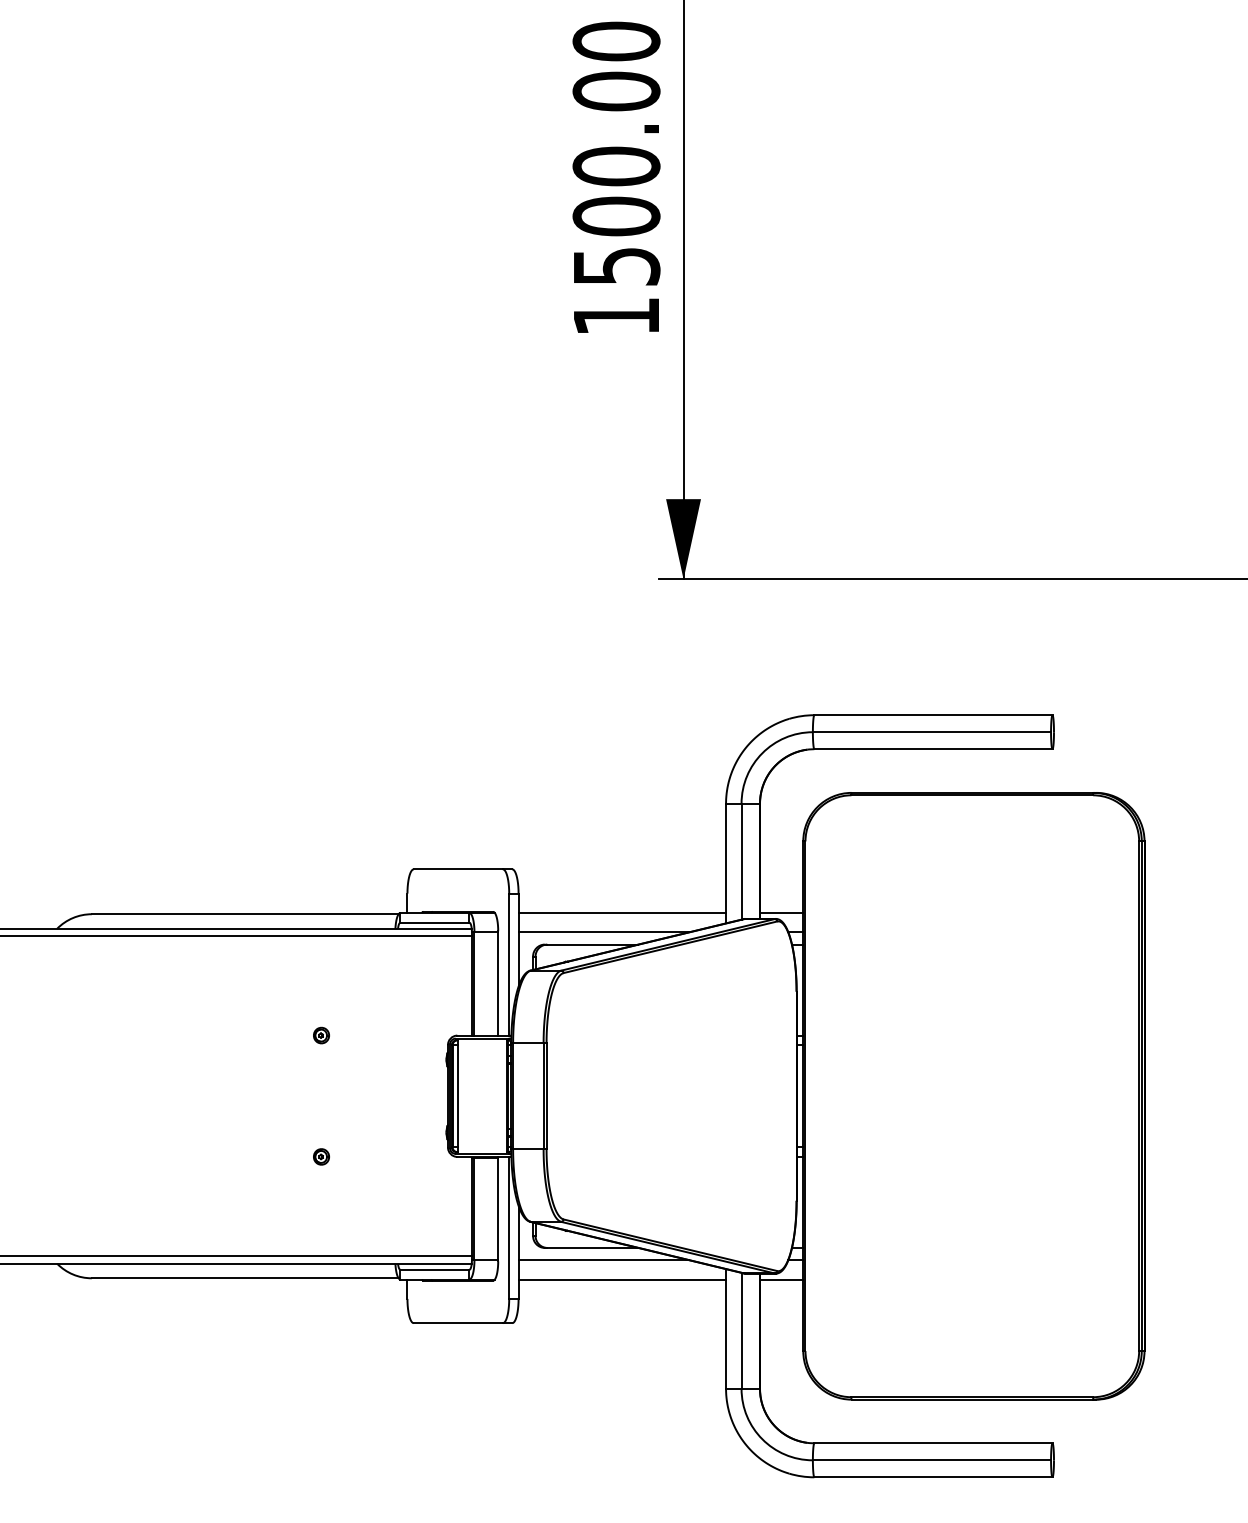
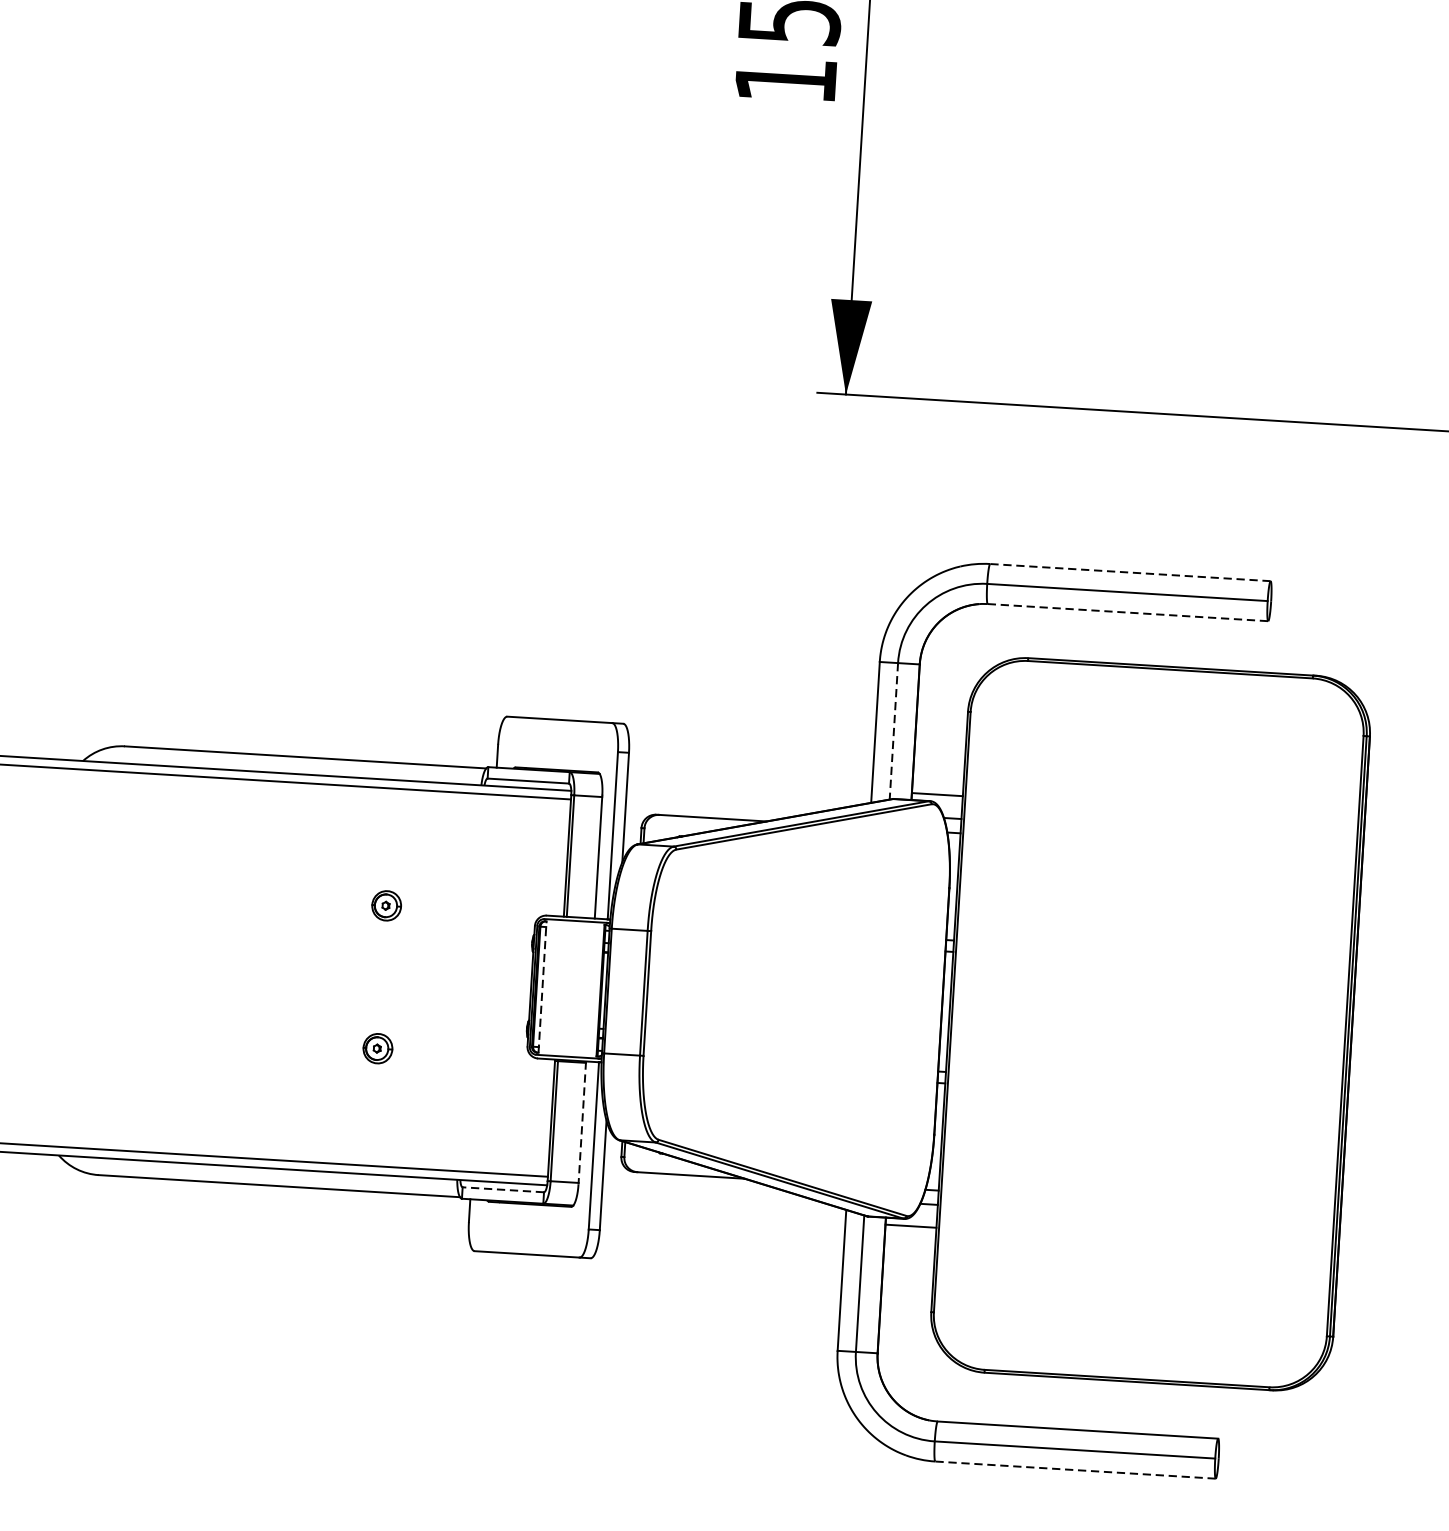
line: (932, 715) -> (1129, 572), solid -> dashed
line: (933, 749) -> (1128, 612), solid -> dashed
line: (741, 861) -> (893, 731), solid -> dashed
line: (622, 913) -> (749, 783), removed
line: (603, 932) -> (726, 804), removed
part: (321, 1035) -> (386, 905), size x1.6
line: (457, 1096) -> (542, 987), solid -> dashed
part: (321, 1156) -> (377, 1048), size x1.6
line: (498, 1209) -> (582, 1123), solid -> dashed
line: (603, 1260) -> (702, 1191), removed
line: (434, 1269) -> (502, 1189), solid -> dashed
line: (622, 1279) -> (723, 1214), removed
line: (932, 1477) -> (1074, 1470), solid -> dashed

